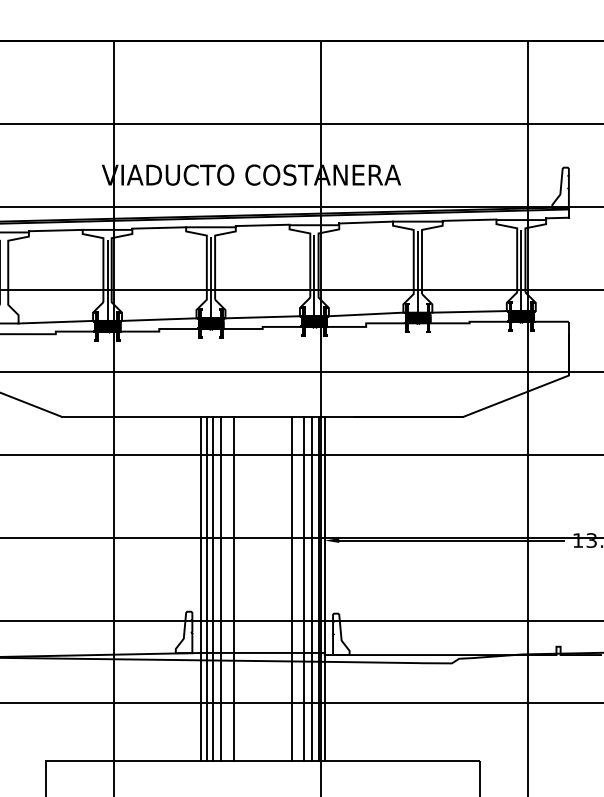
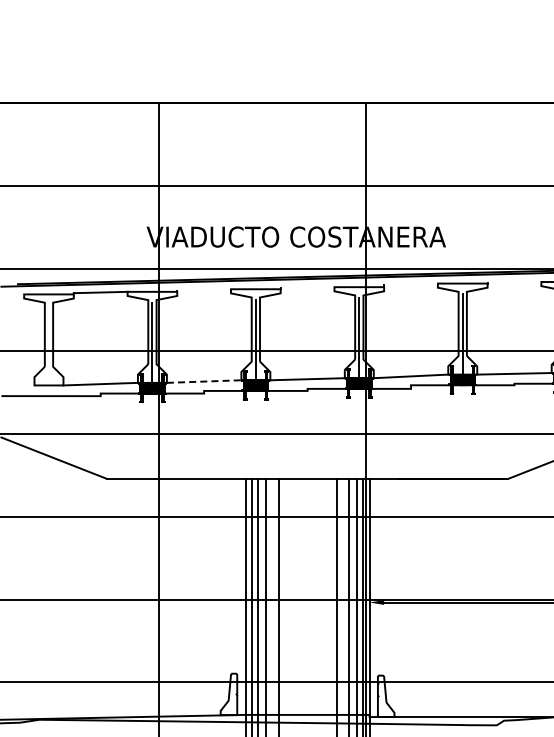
line: (469, 219) -> (514, 281), removed
line: (366, 222) -> (411, 284), removed
line: (262, 225) -> (307, 287), removed
line: (159, 227) -> (204, 289), removed
line: (159, 319) -> (204, 381), solid -> dashed

